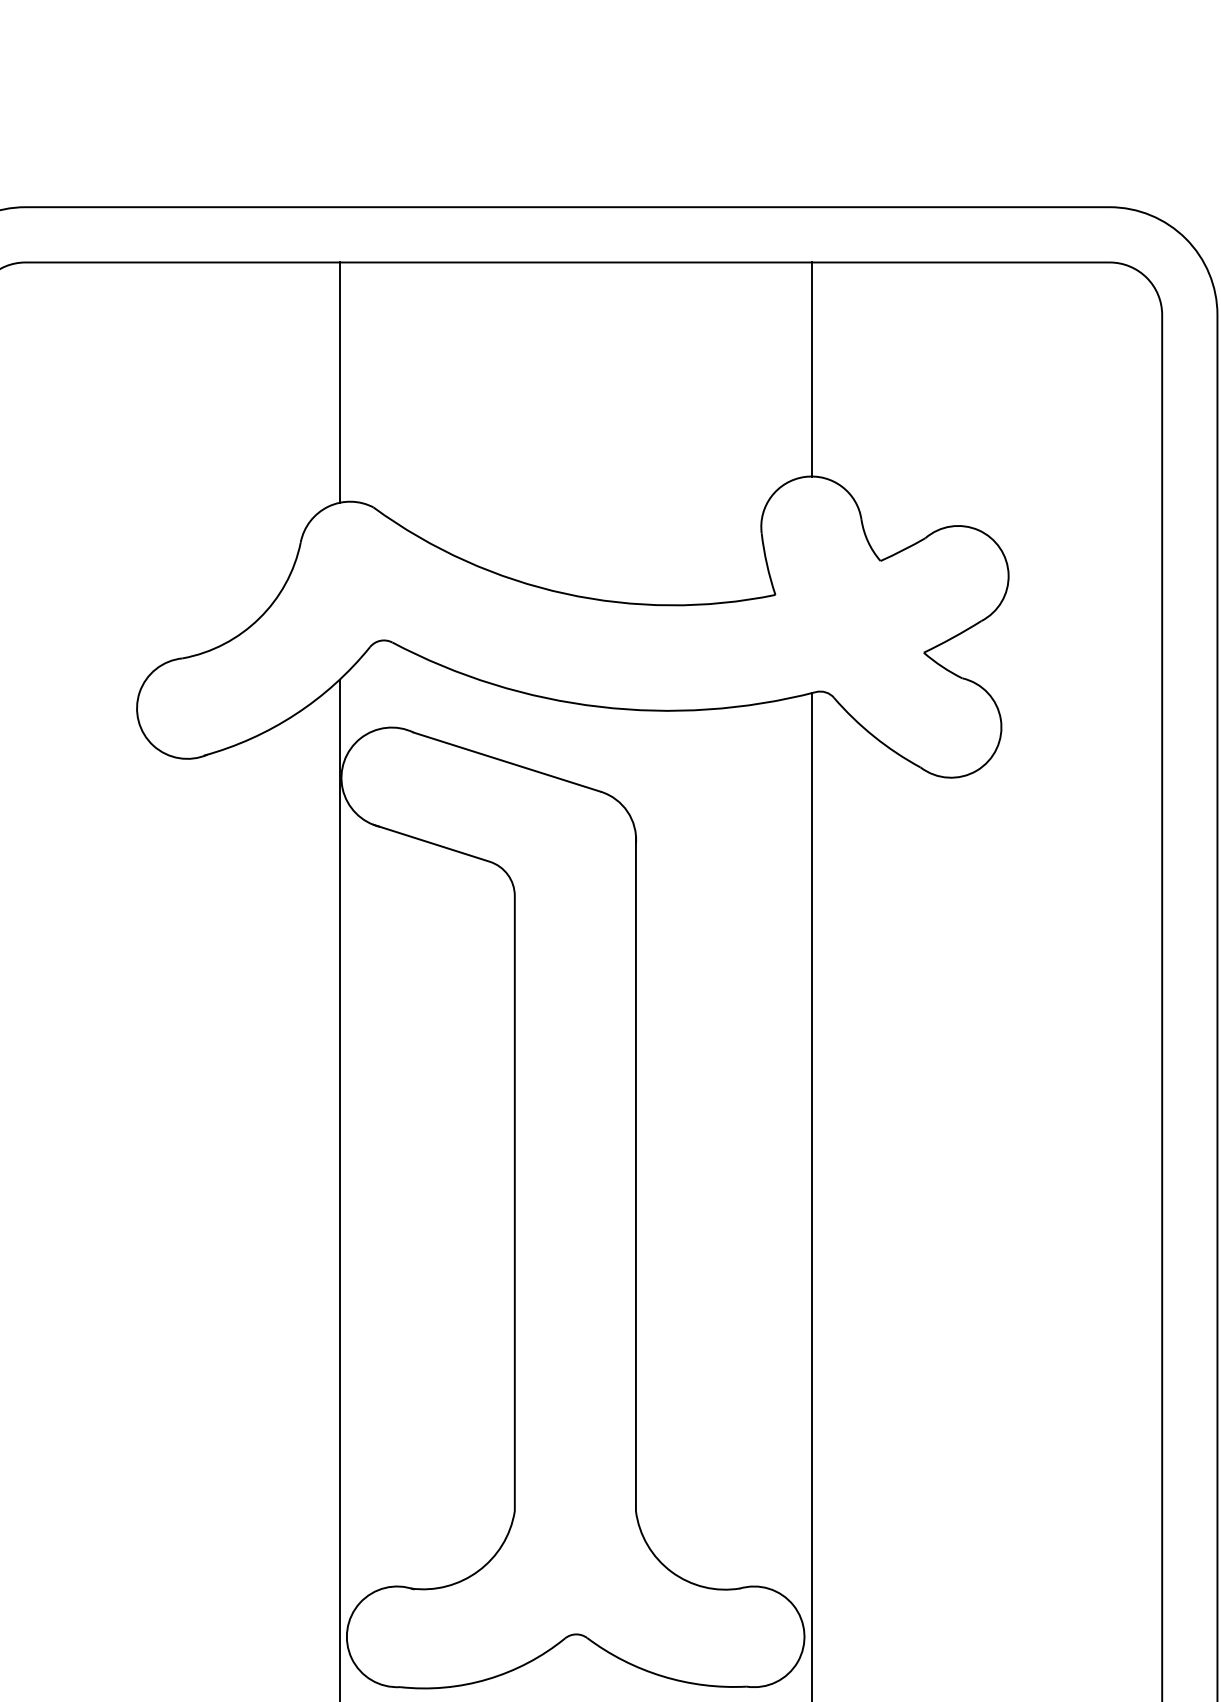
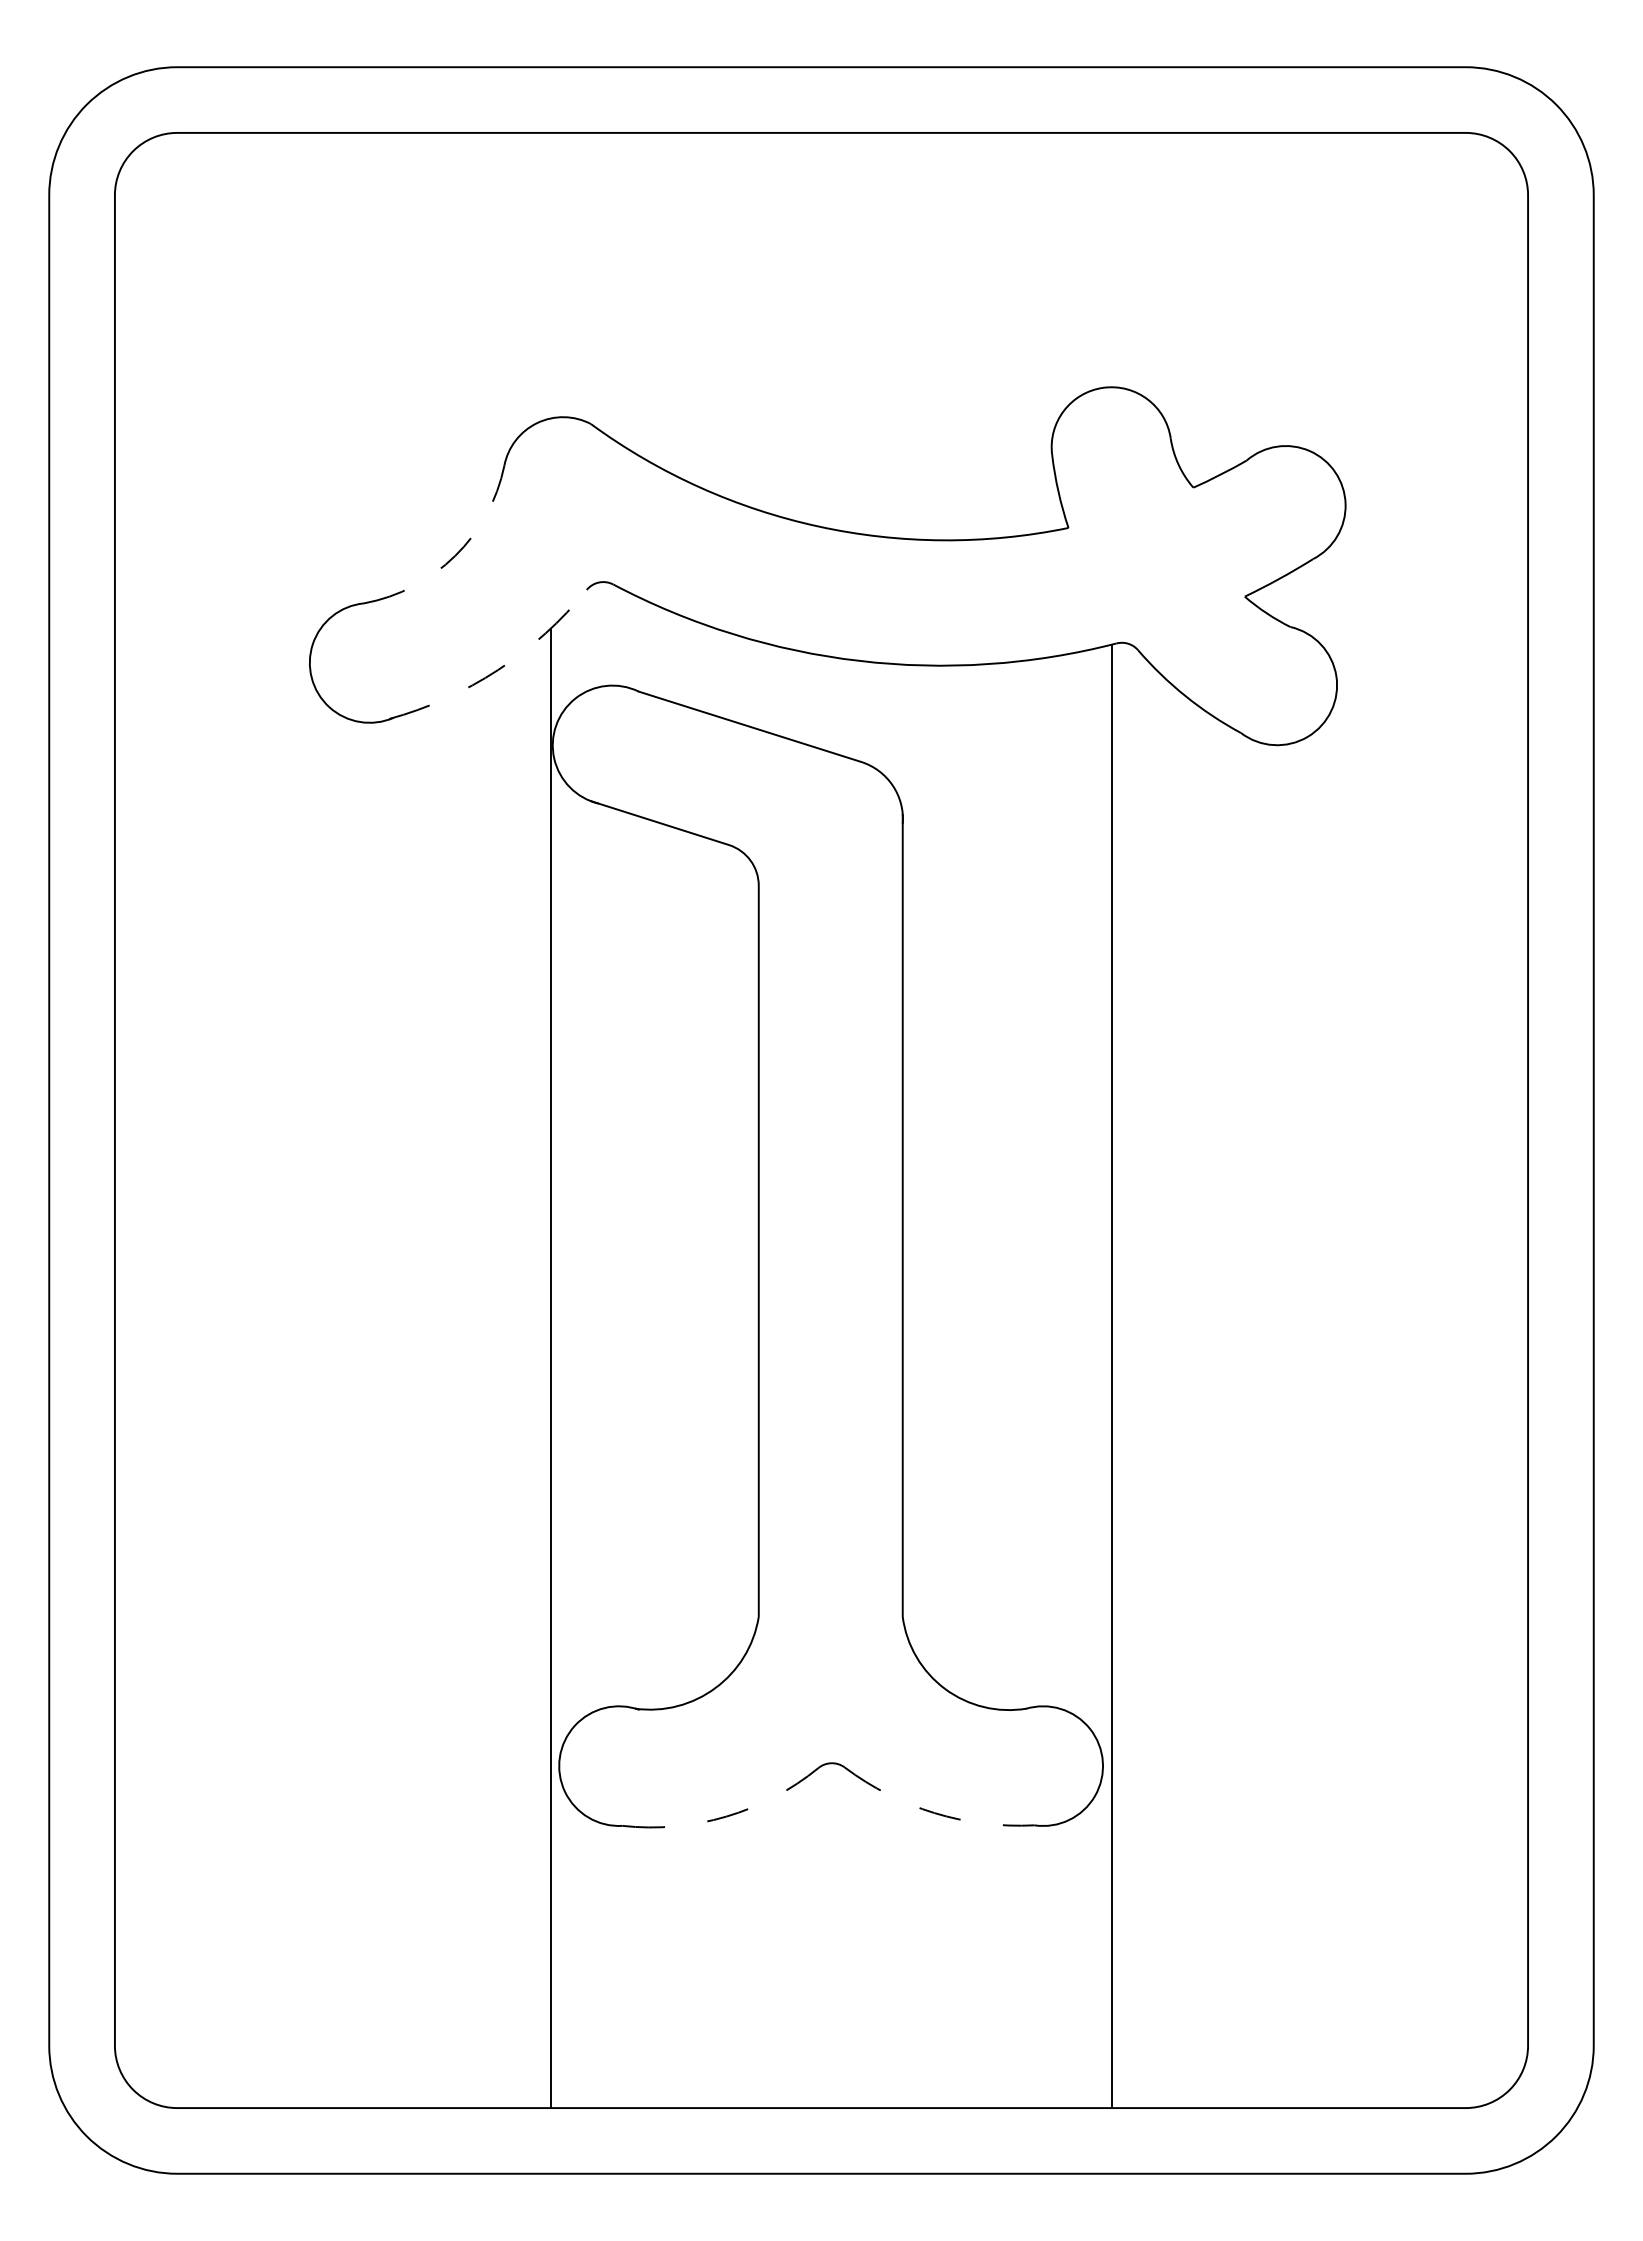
line: (812, 369) -> (1112, 259), removed
line: (339, 382) -> (550, 275), removed
arc: (259, 618) -> (455, 556), solid -> dashed
arc: (295, 714) -> (498, 670), solid -> dashed
arc: (662, 1676) -> (934, 1813), solid -> dashed
arc: (487, 1679) -> (726, 1816), solid -> dashed

